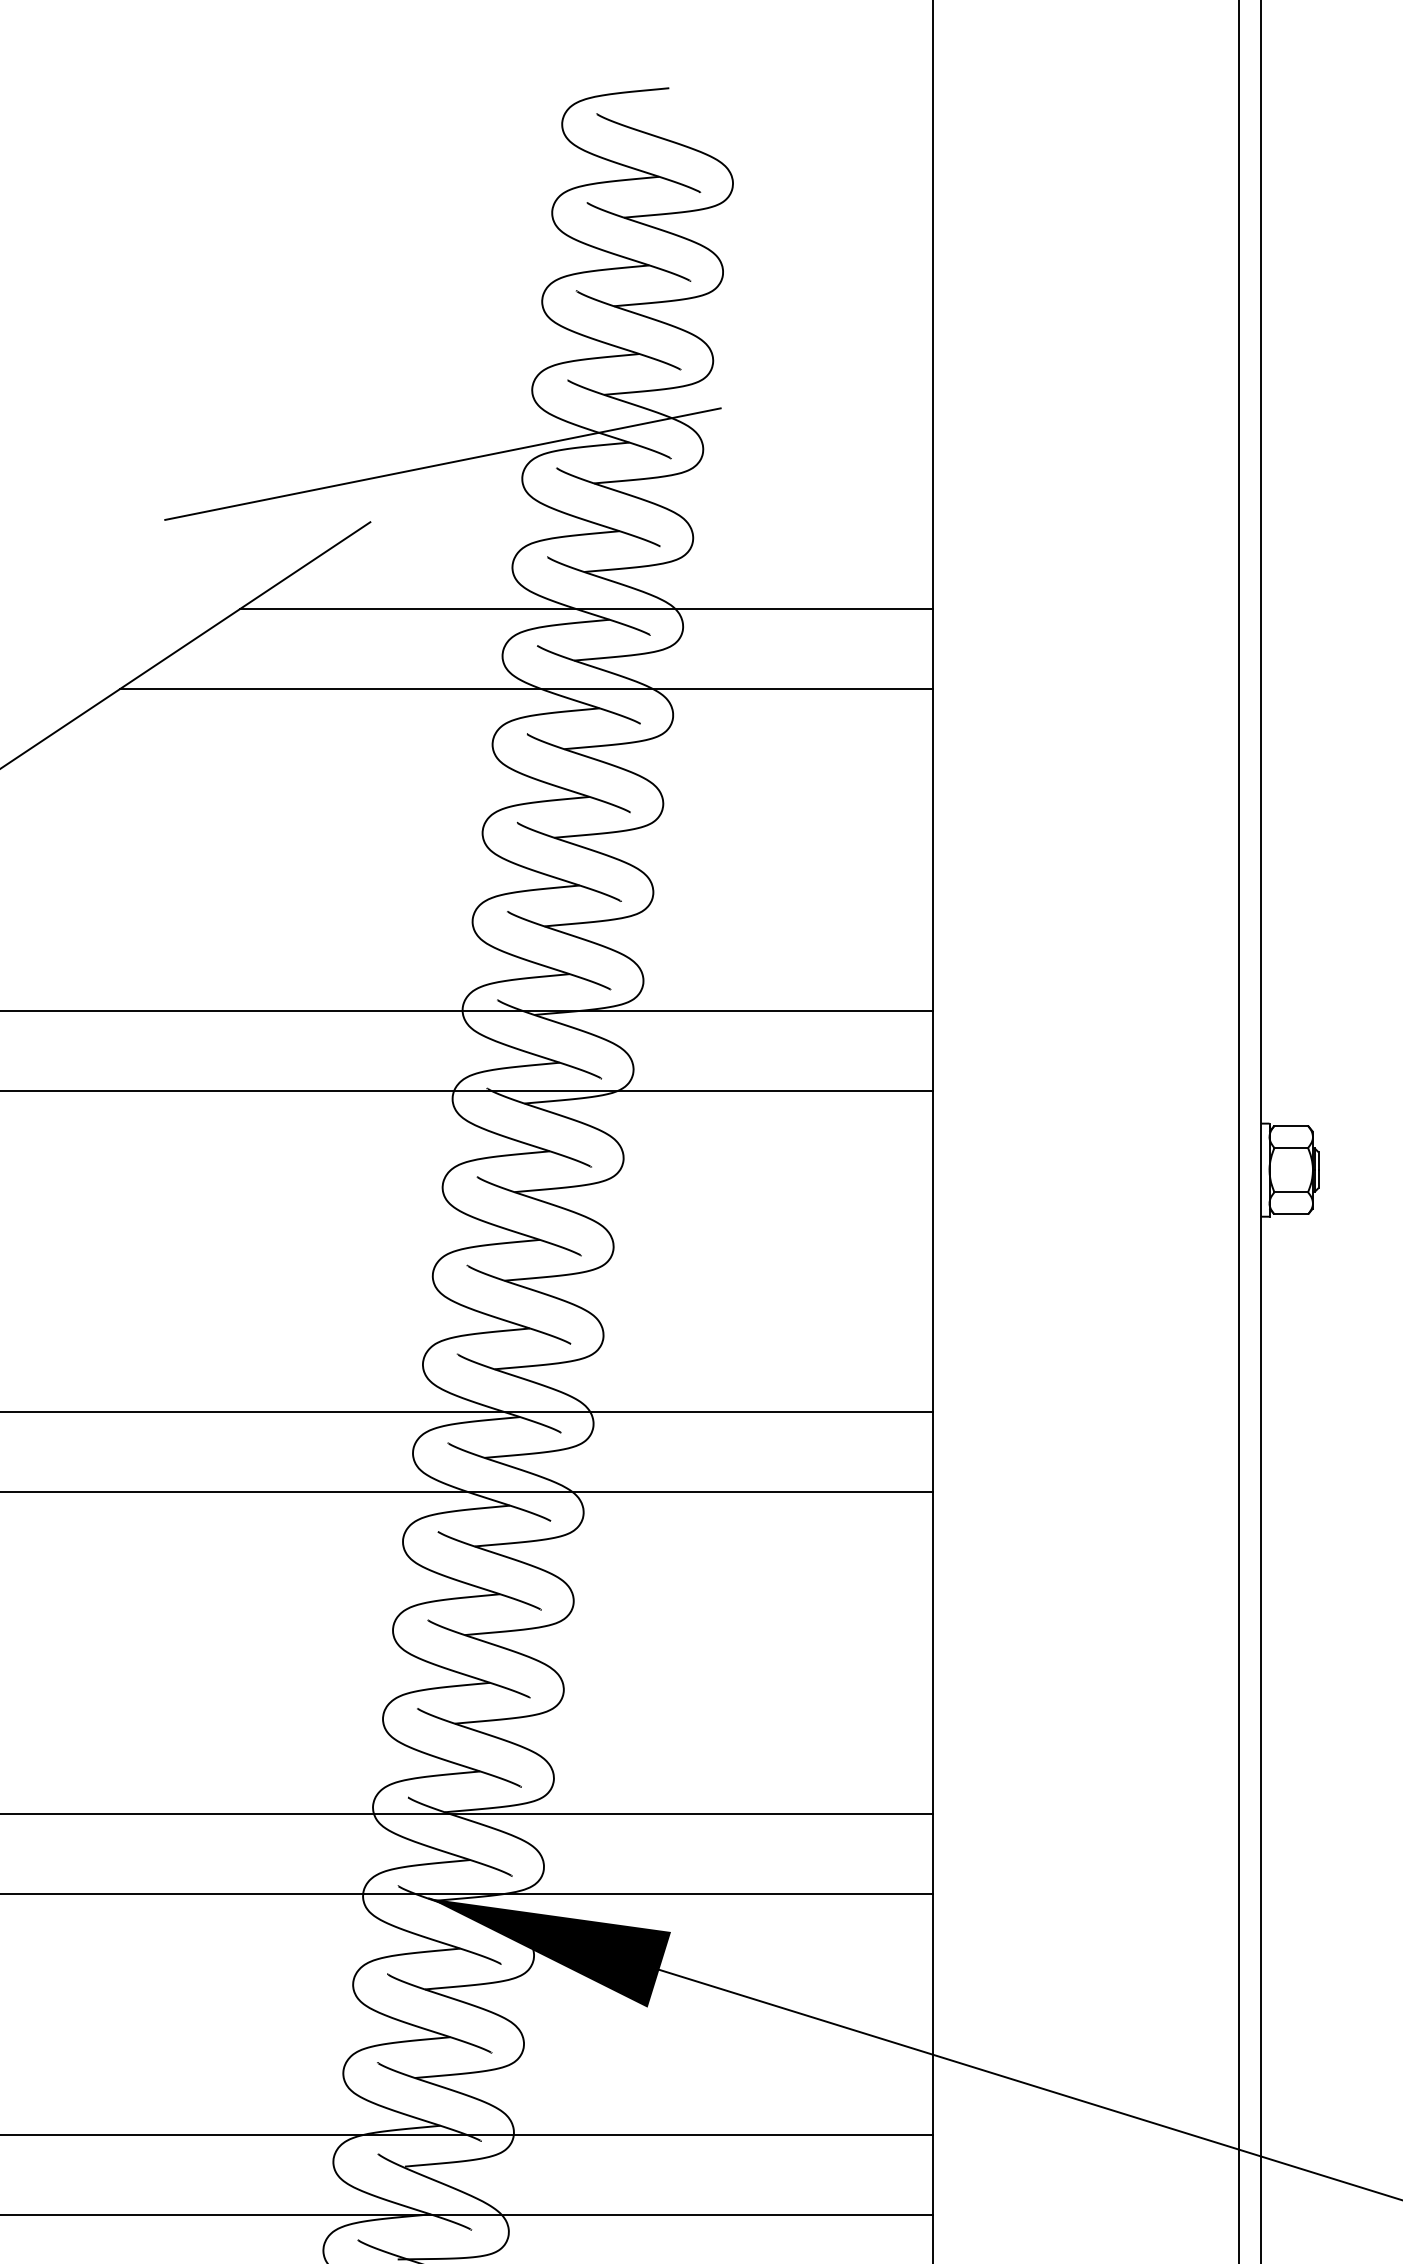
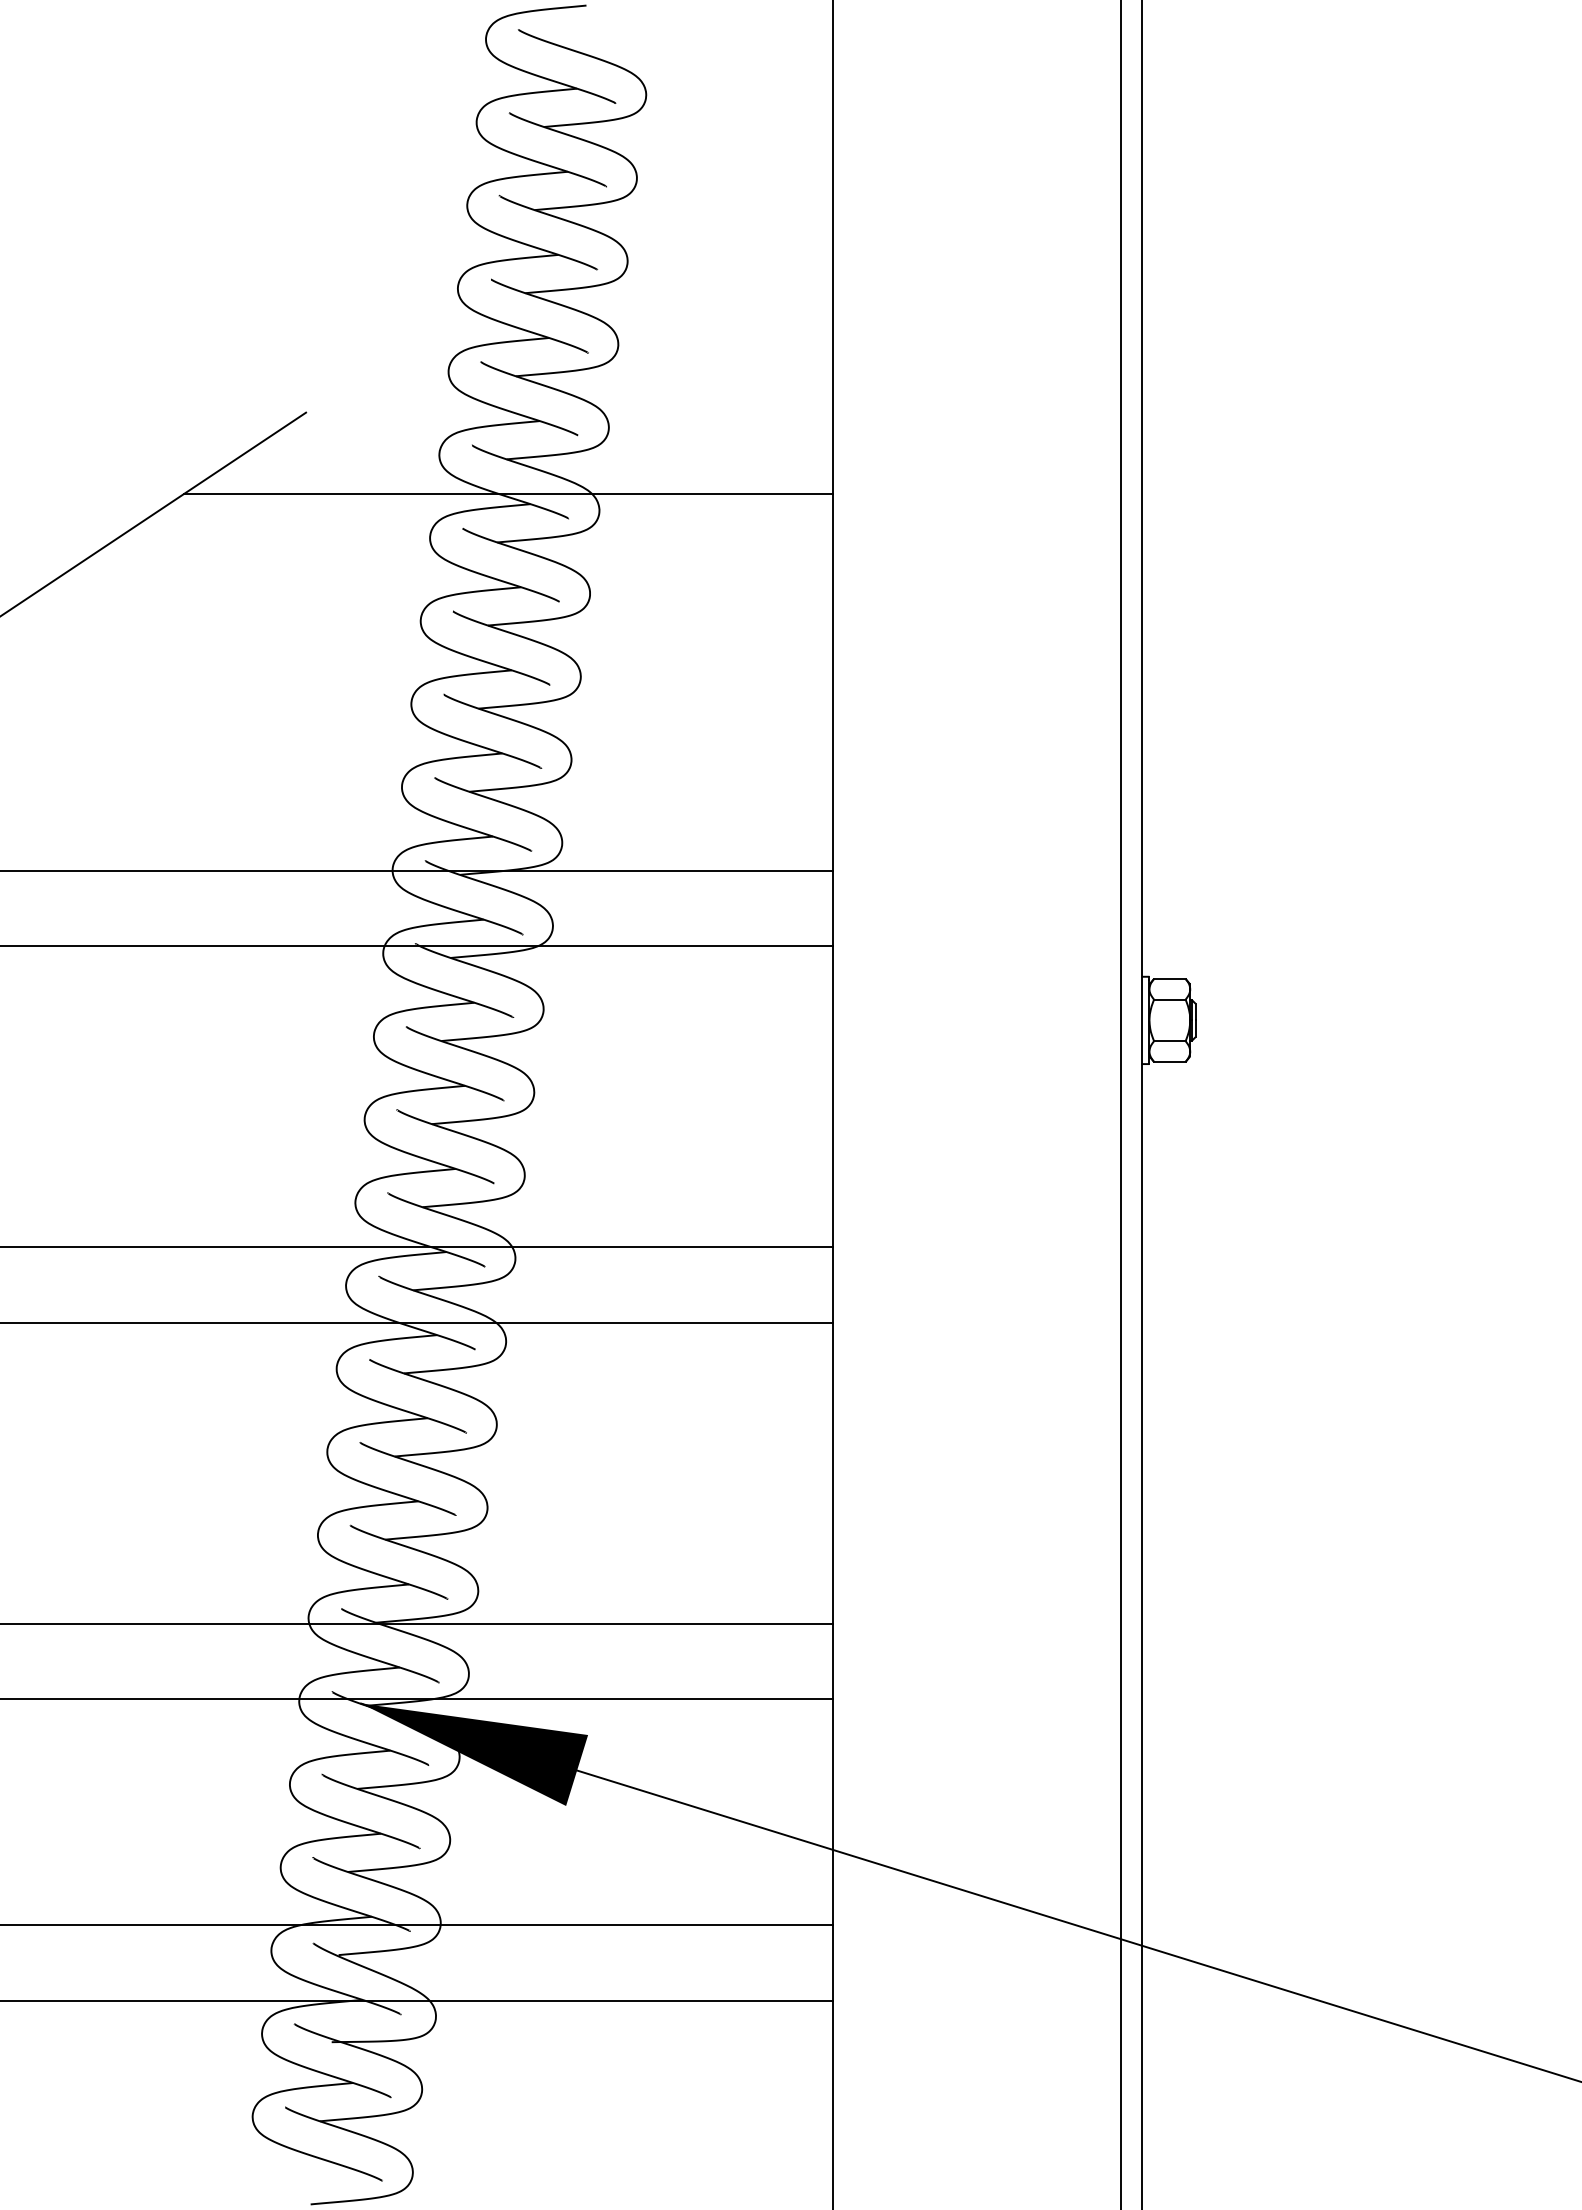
line: (442, 463) -> (373, 357), removed
line: (525, 689) -> (451, 569), removed

